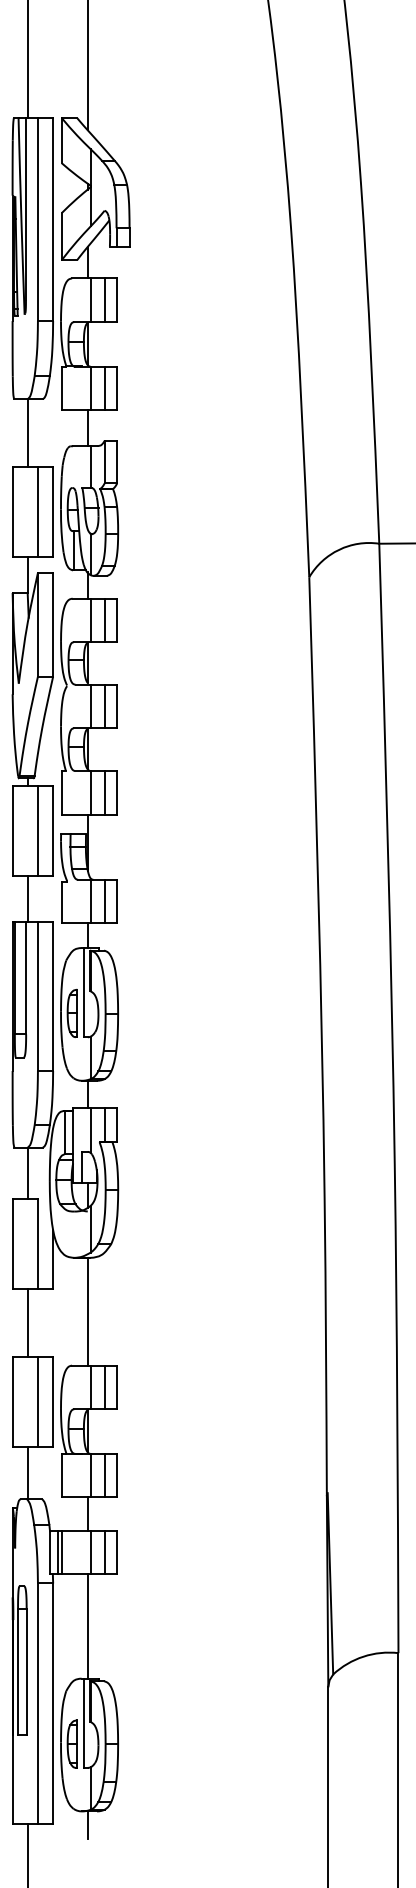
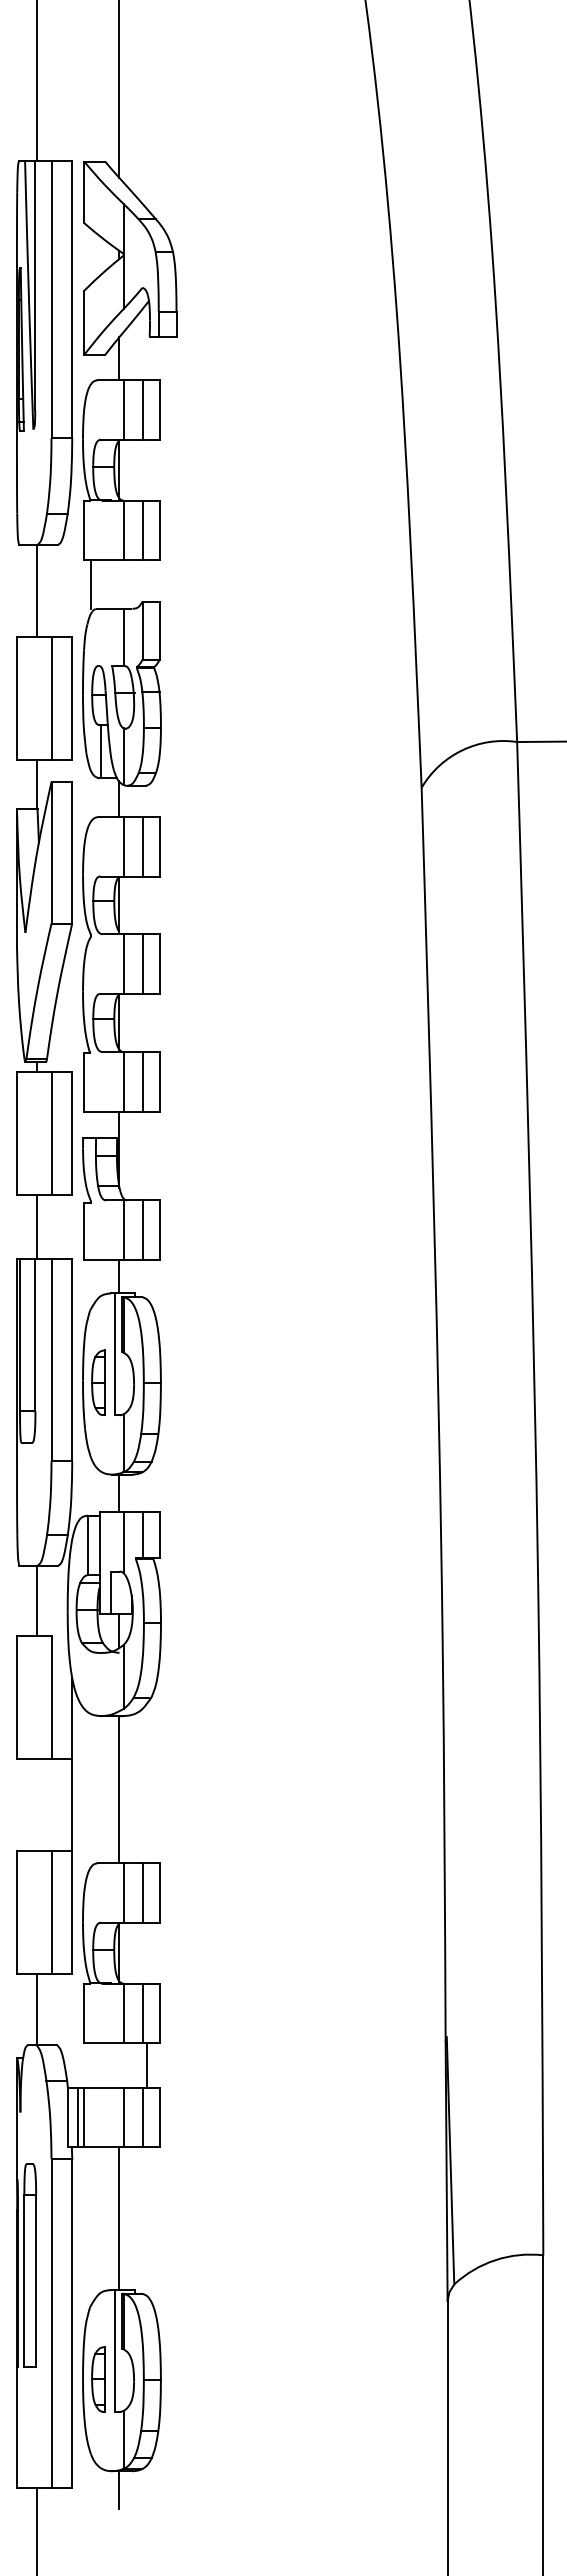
line: (87, 428) -> (91, 584), moved
line: (27, 1323) -> (72, 1805), moved
line: (87, 1513) -> (147, 2065), moved

